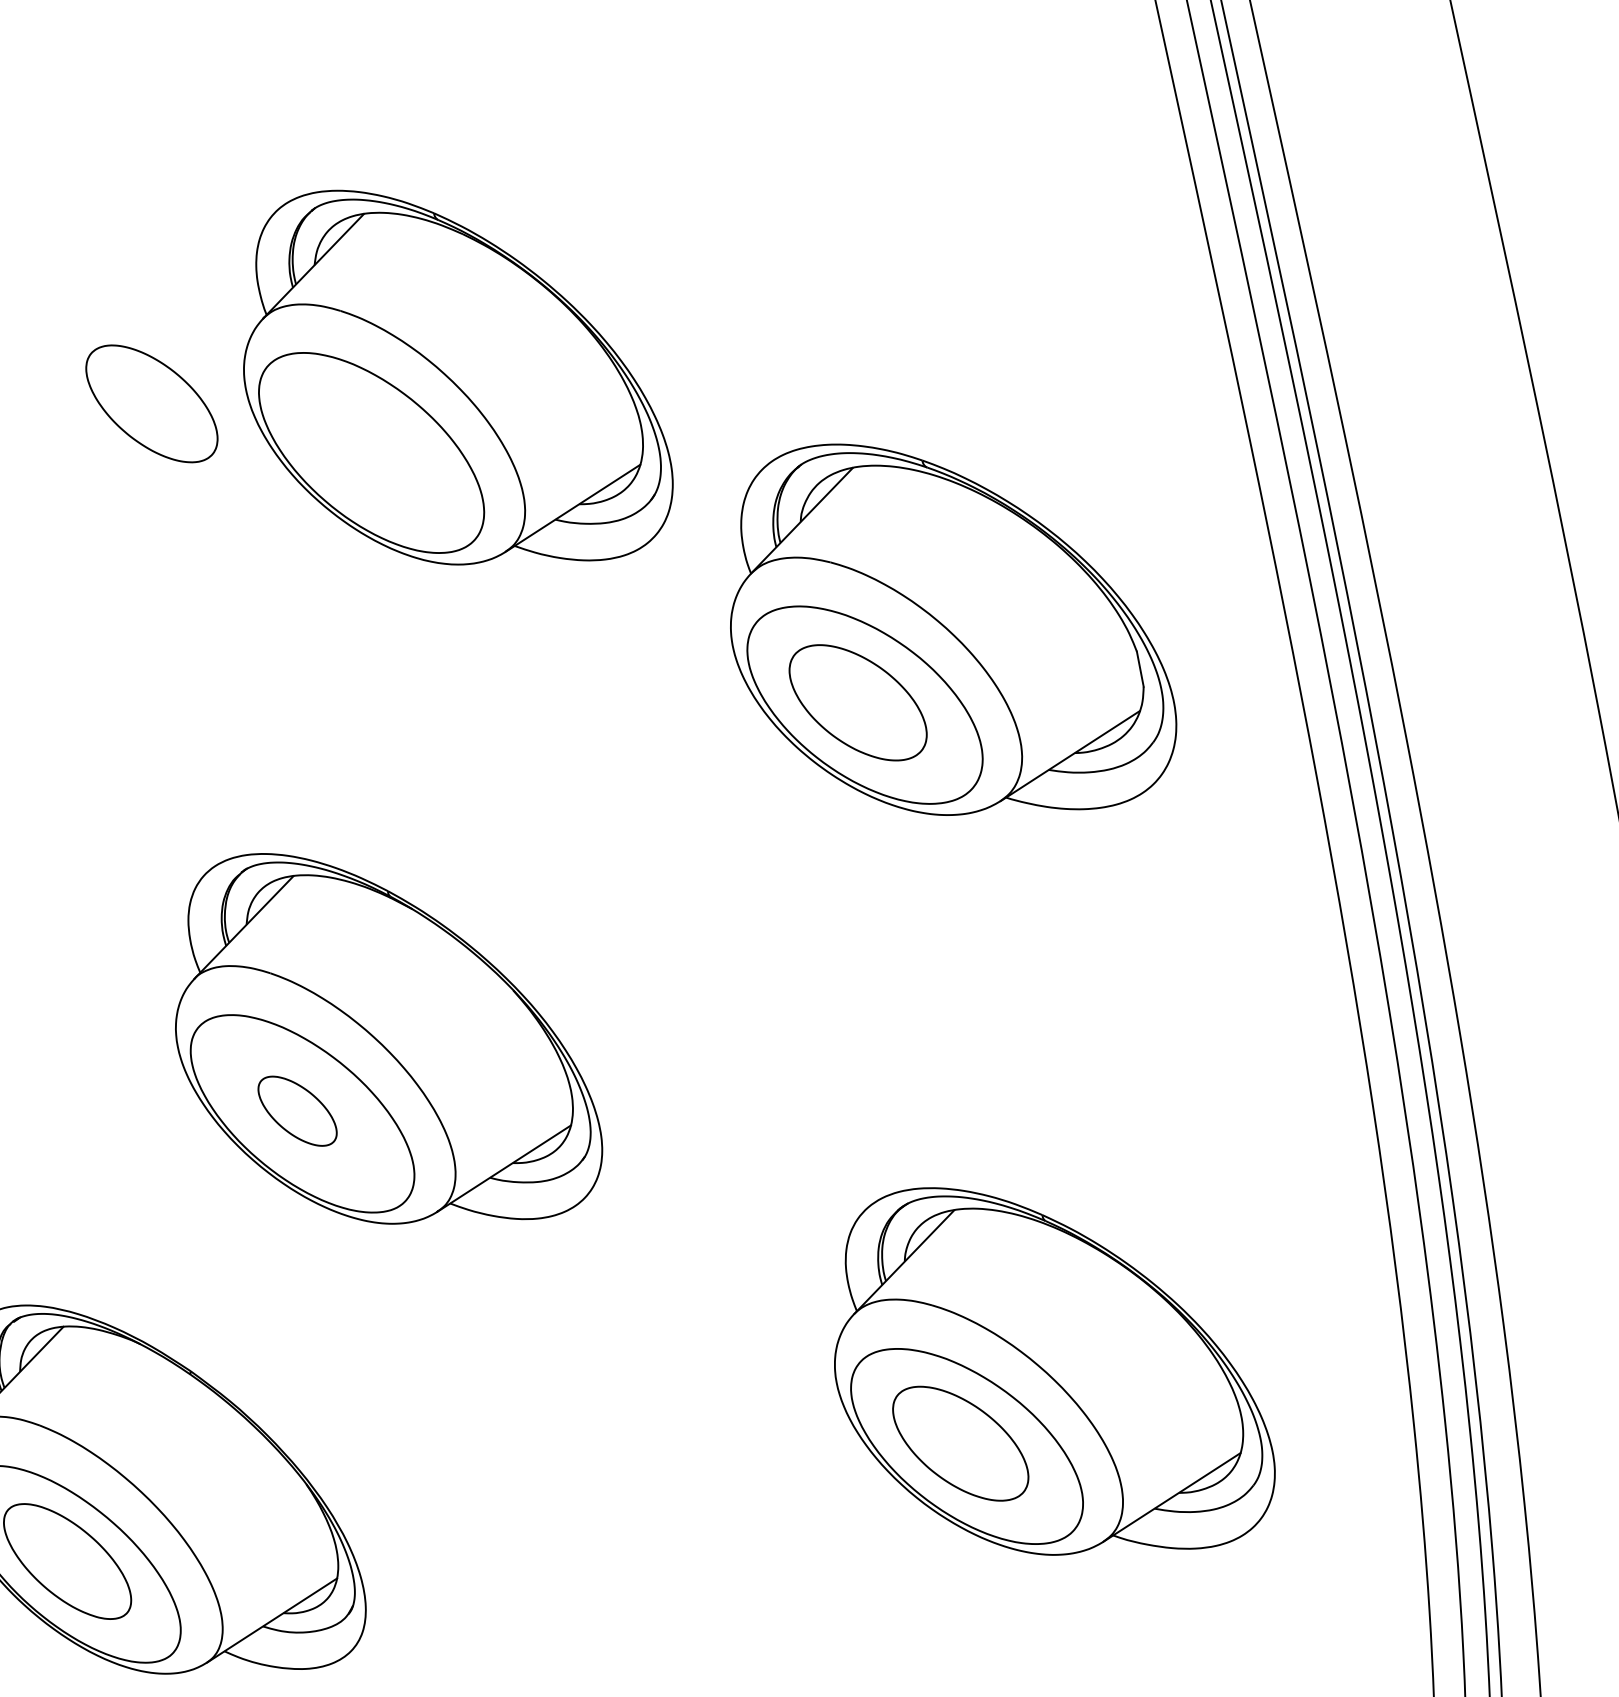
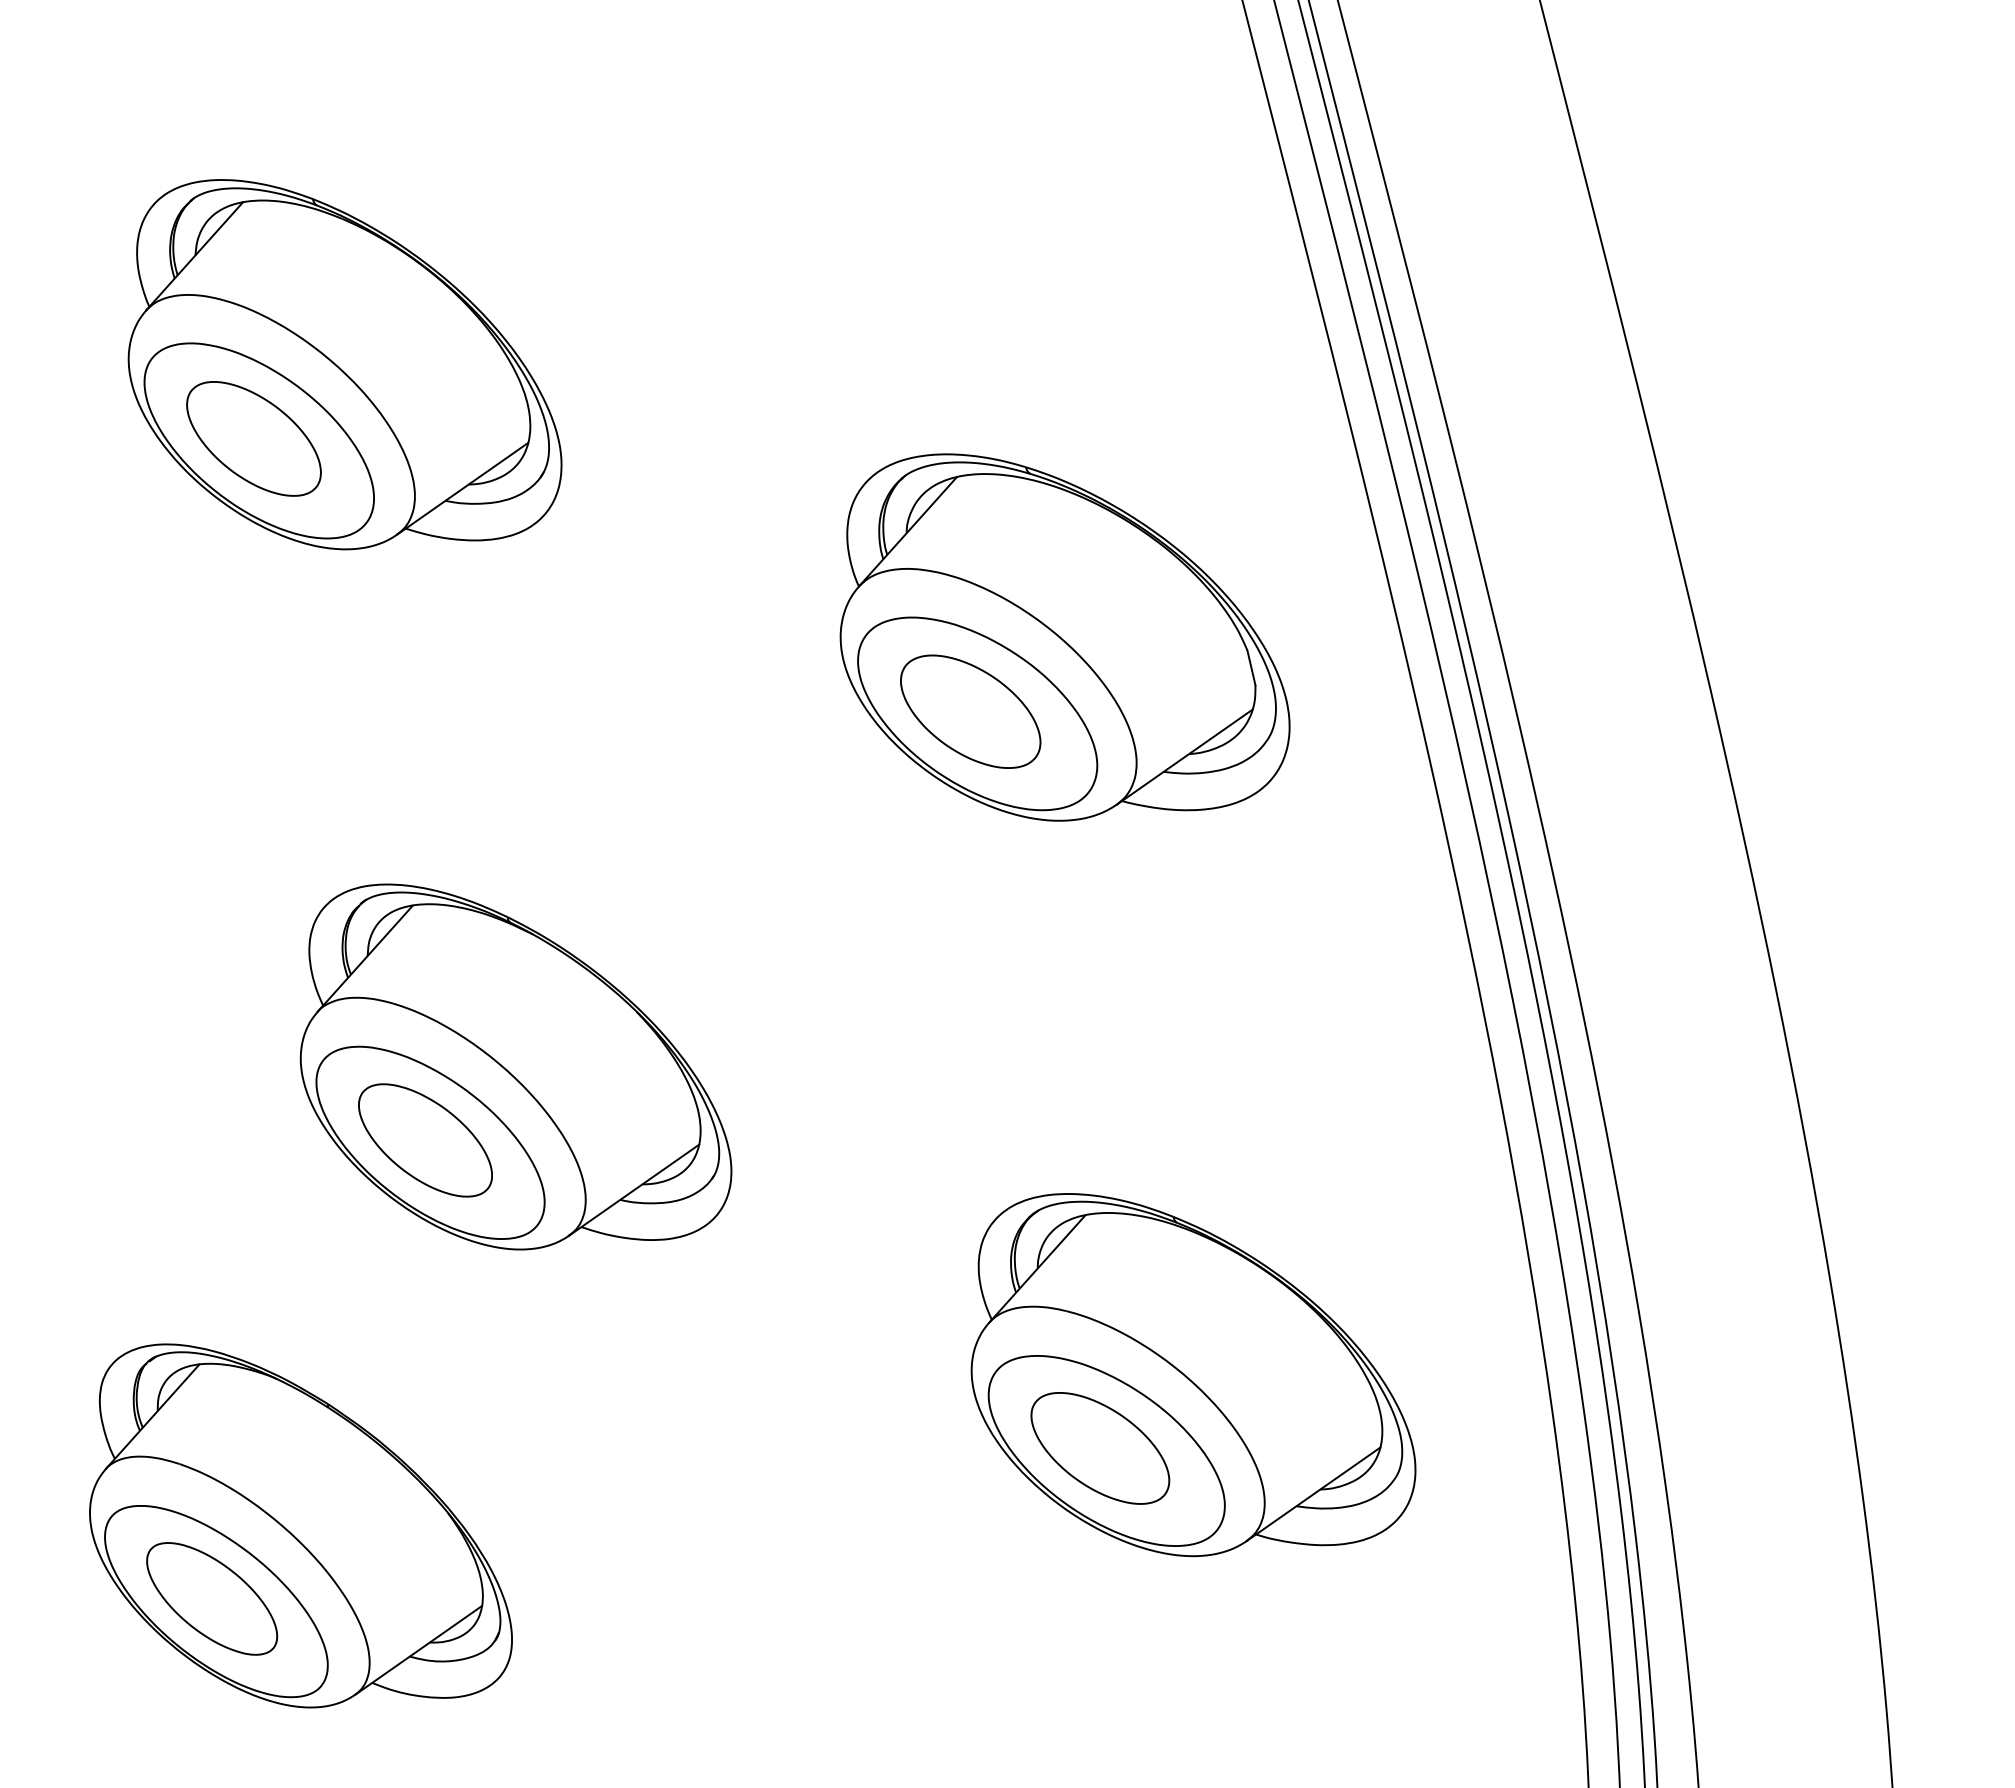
part: (459, 379) -> (344, 364), moved
part: (297, 1111) -> (425, 1140), size x1.67

